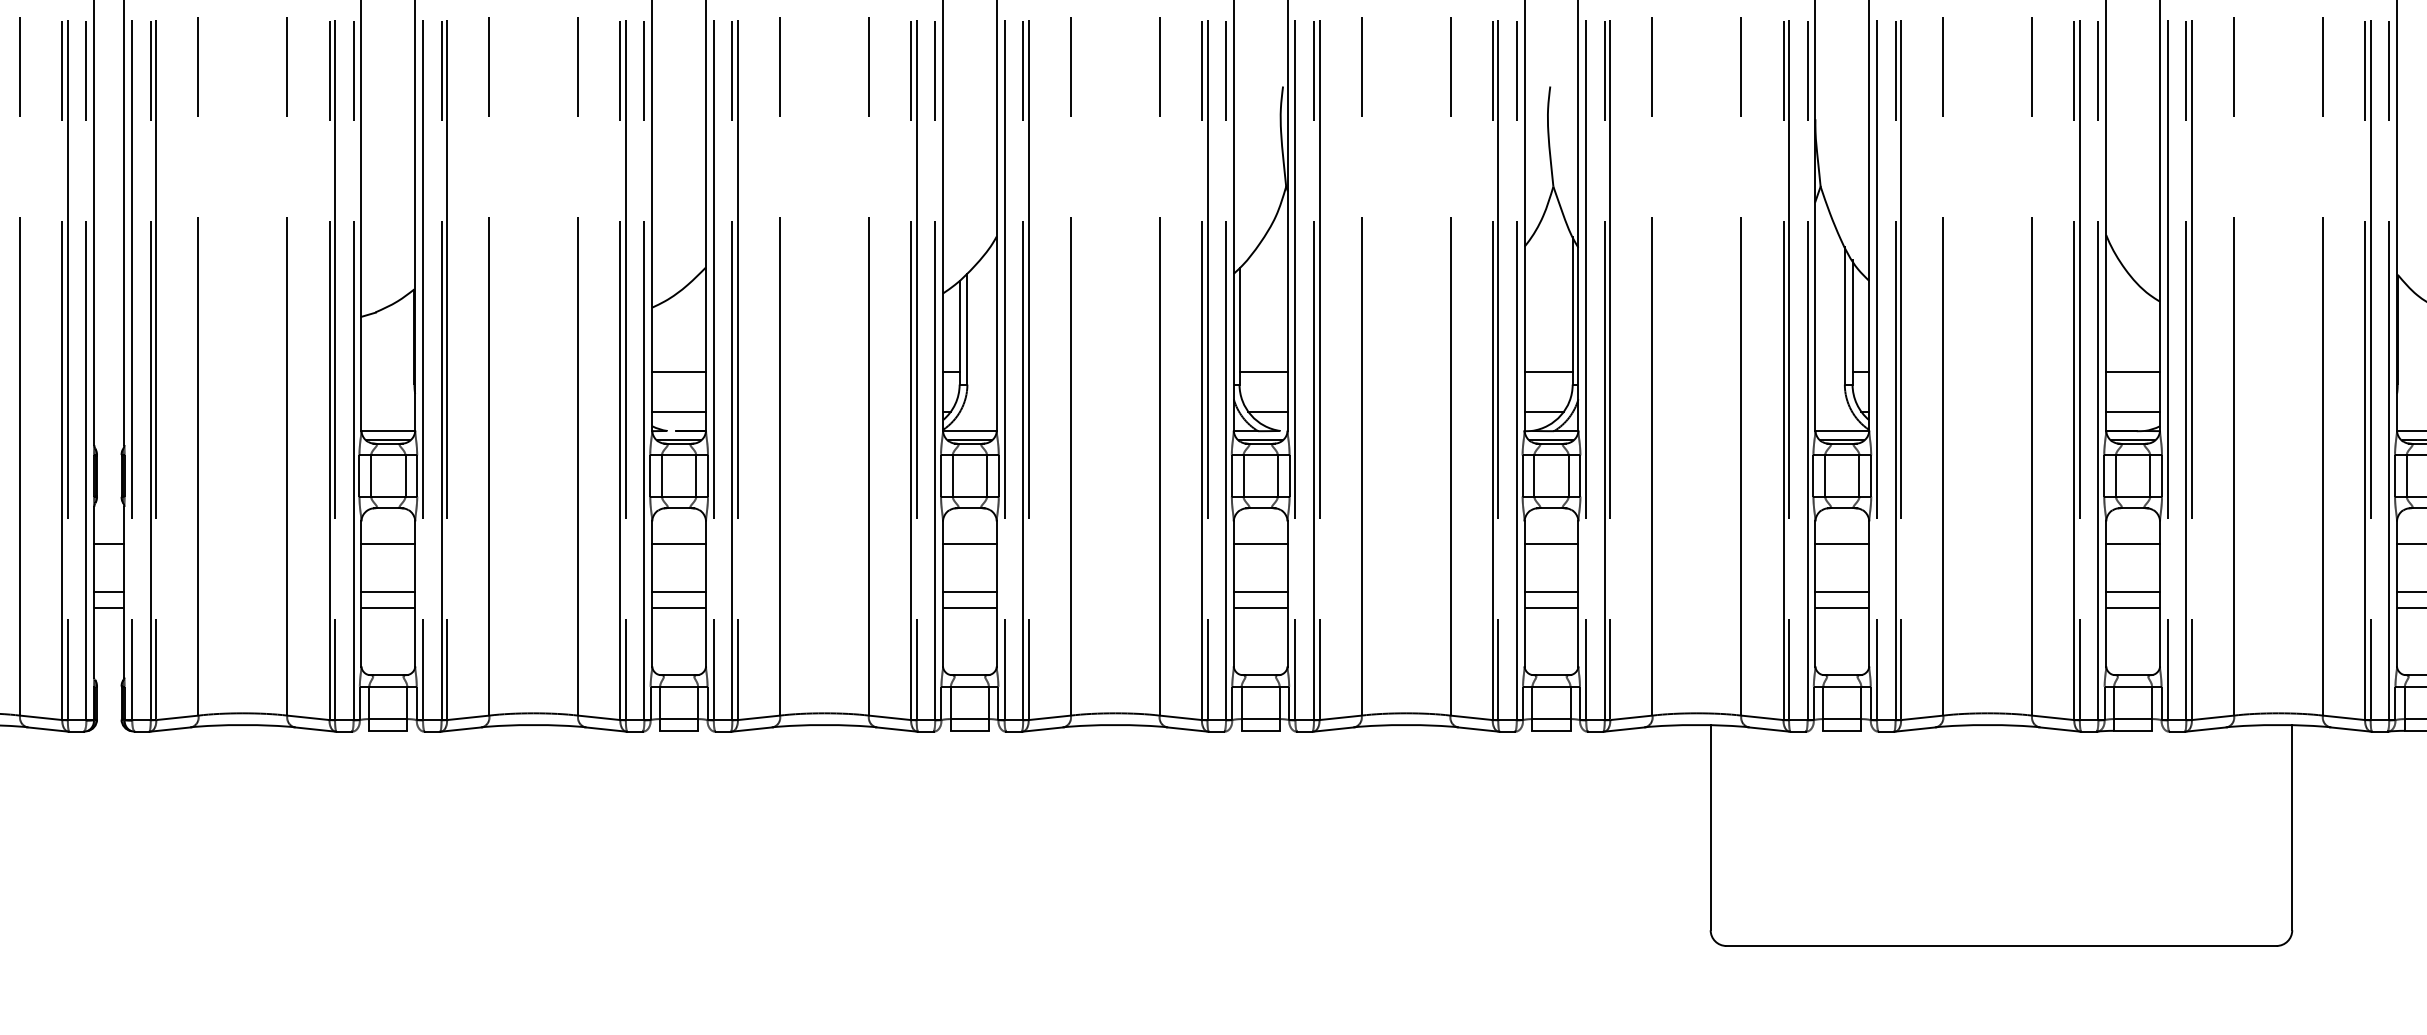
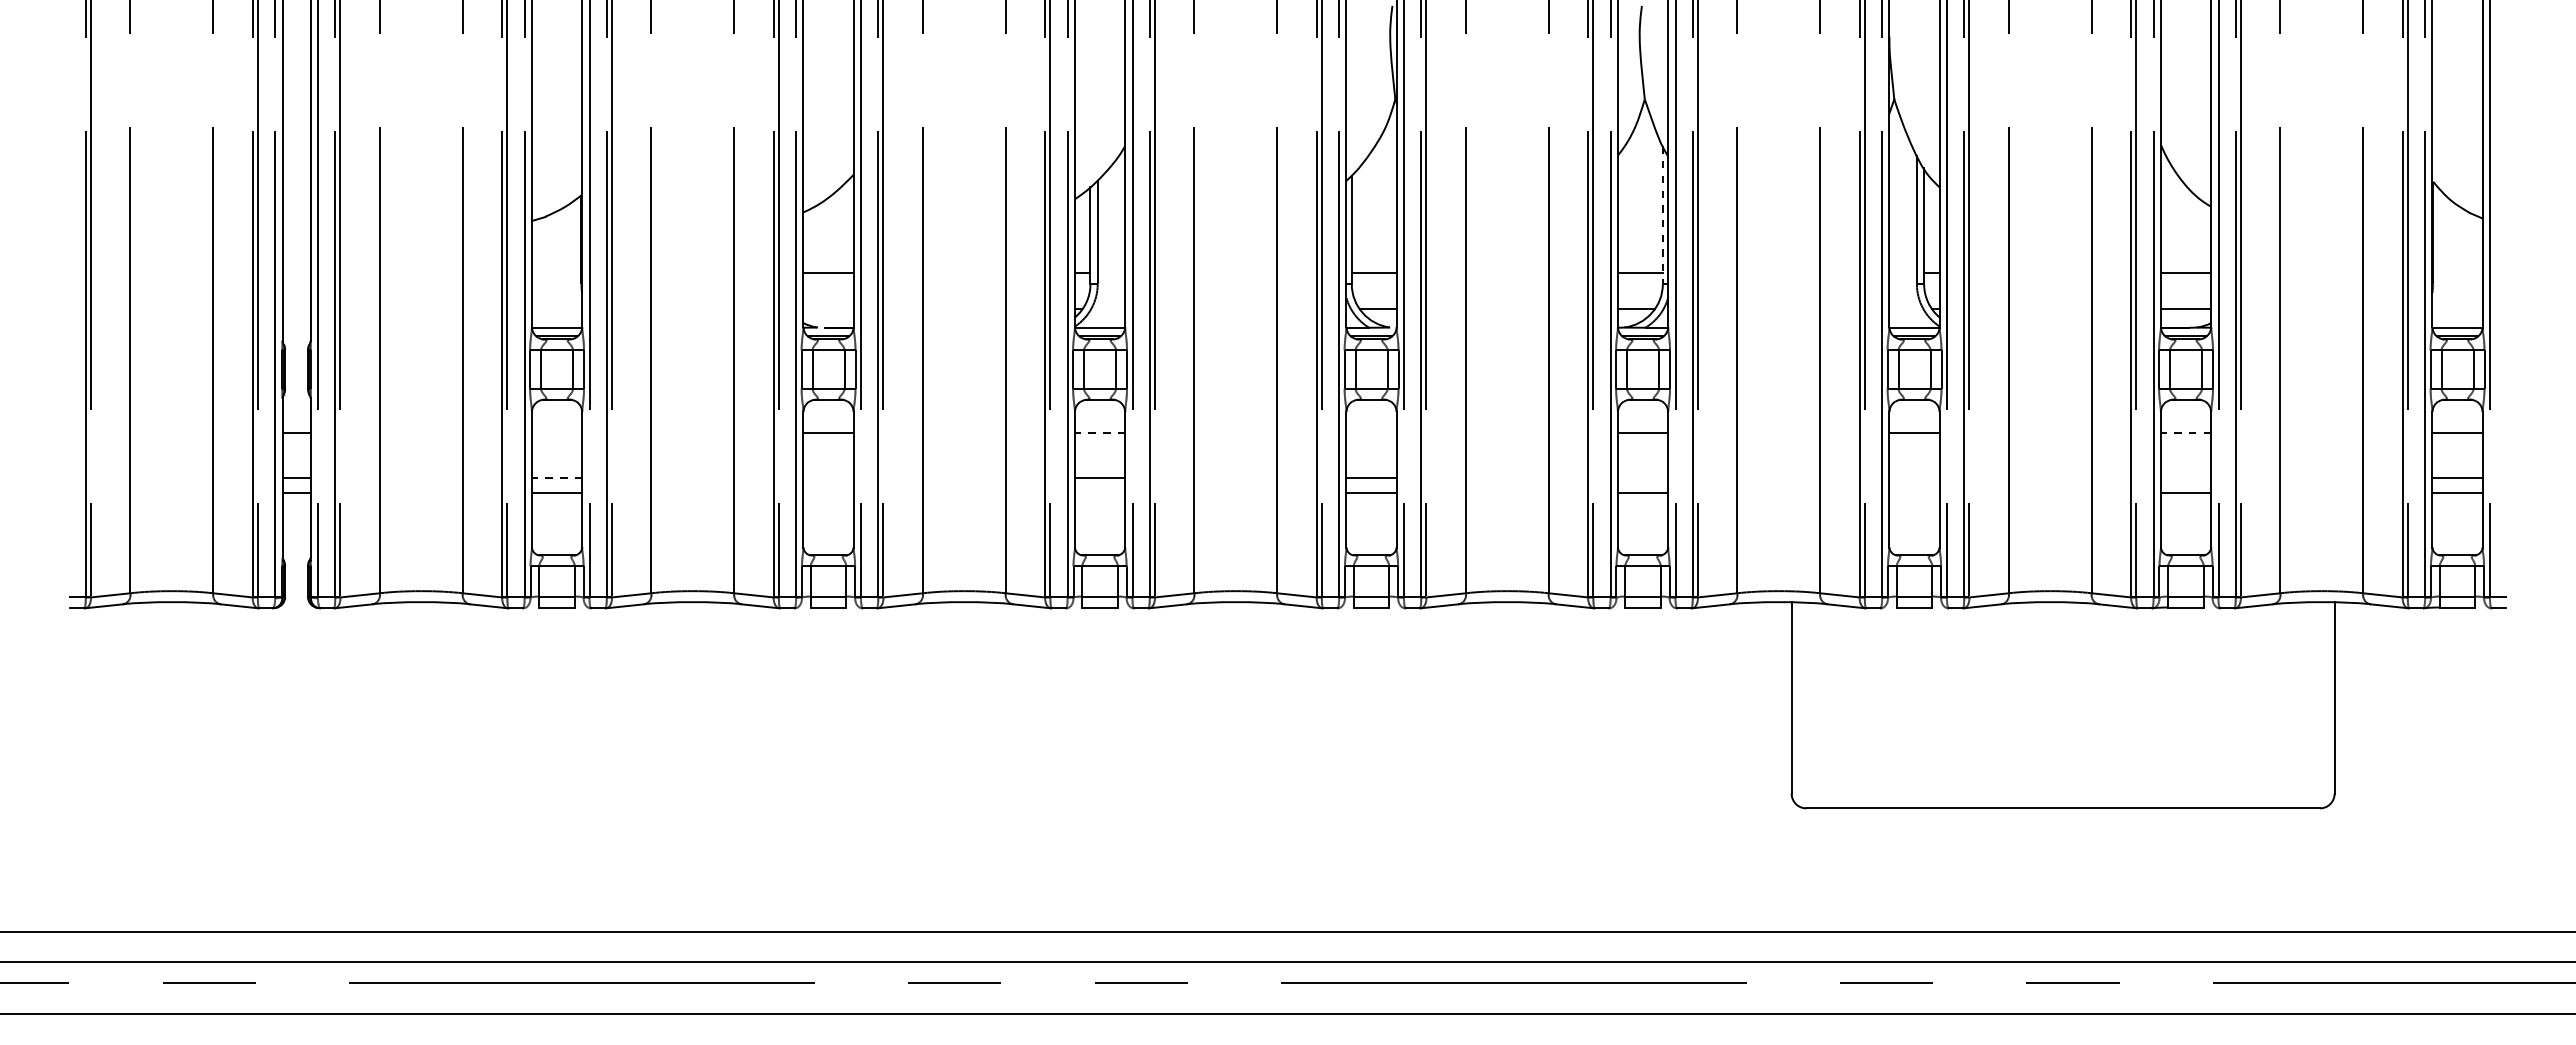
line: (1572, 310) -> (1662, 215), solid -> dashed
line: (679, 411) -> (828, 309), removed
line: (387, 543) -> (556, 432), removed
line: (969, 543) -> (1099, 432), solid -> dashed
line: (1260, 543) -> (1371, 432), removed
line: (2132, 543) -> (2185, 432), solid -> dashed
line: (387, 592) -> (556, 478), solid -> dashed
line: (679, 592) -> (828, 478), removed
line: (1550, 592) -> (1642, 478), removed
line: (1842, 592) -> (1914, 478), removed
line: (2132, 592) -> (2185, 478), removed
line: (679, 607) -> (828, 492), removed
line: (969, 607) -> (1099, 492), removed
line: (1842, 607) -> (1914, 492), removed

